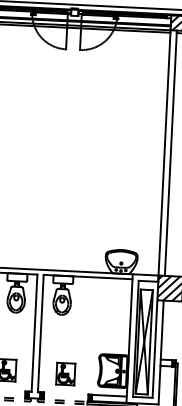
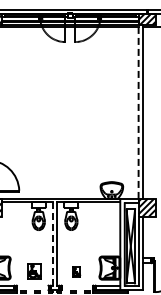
line: (164, 152) -> (138, 111), solid -> dashed
line: (34, 333) -> (52, 244), solid -> dashed
part: (65, 373) -> (76, 271), size x0.6

